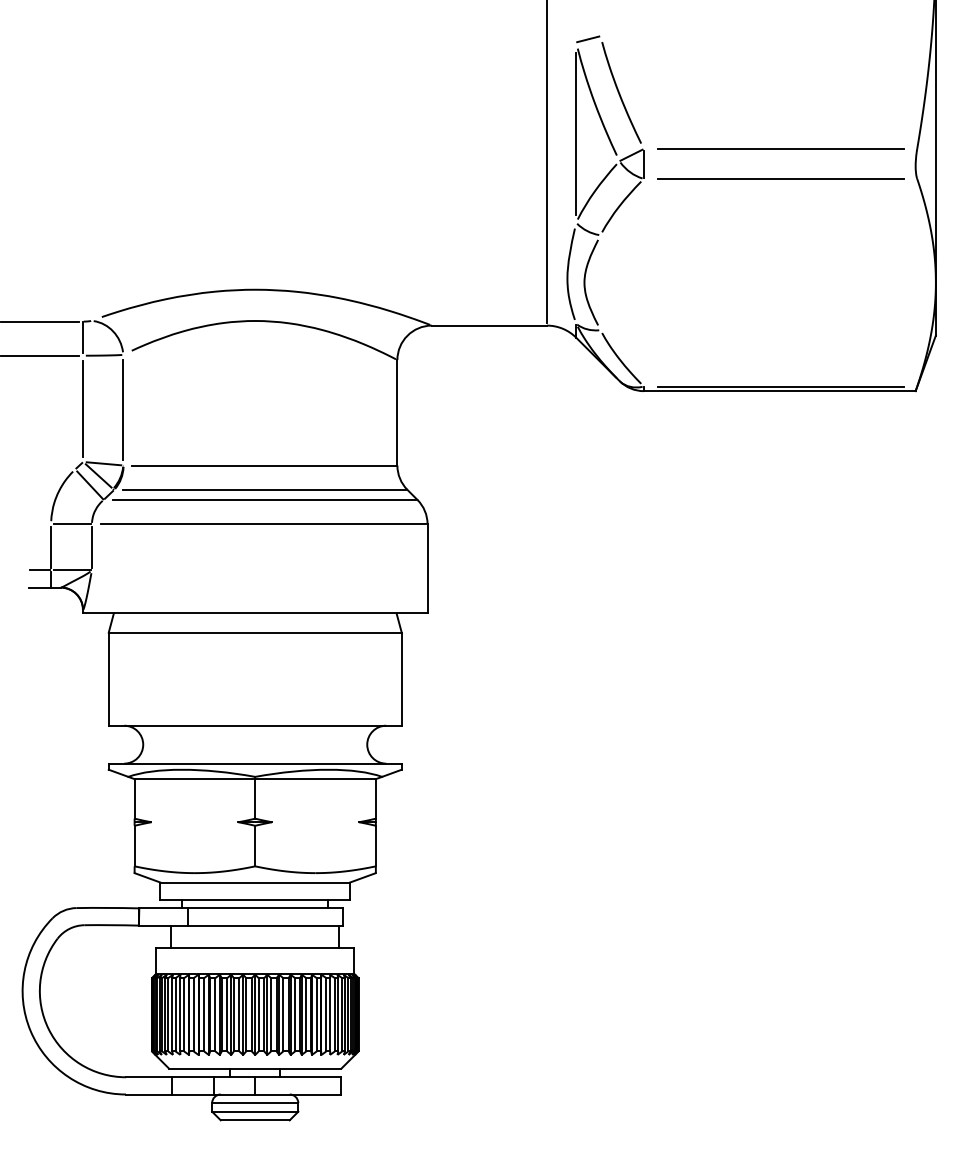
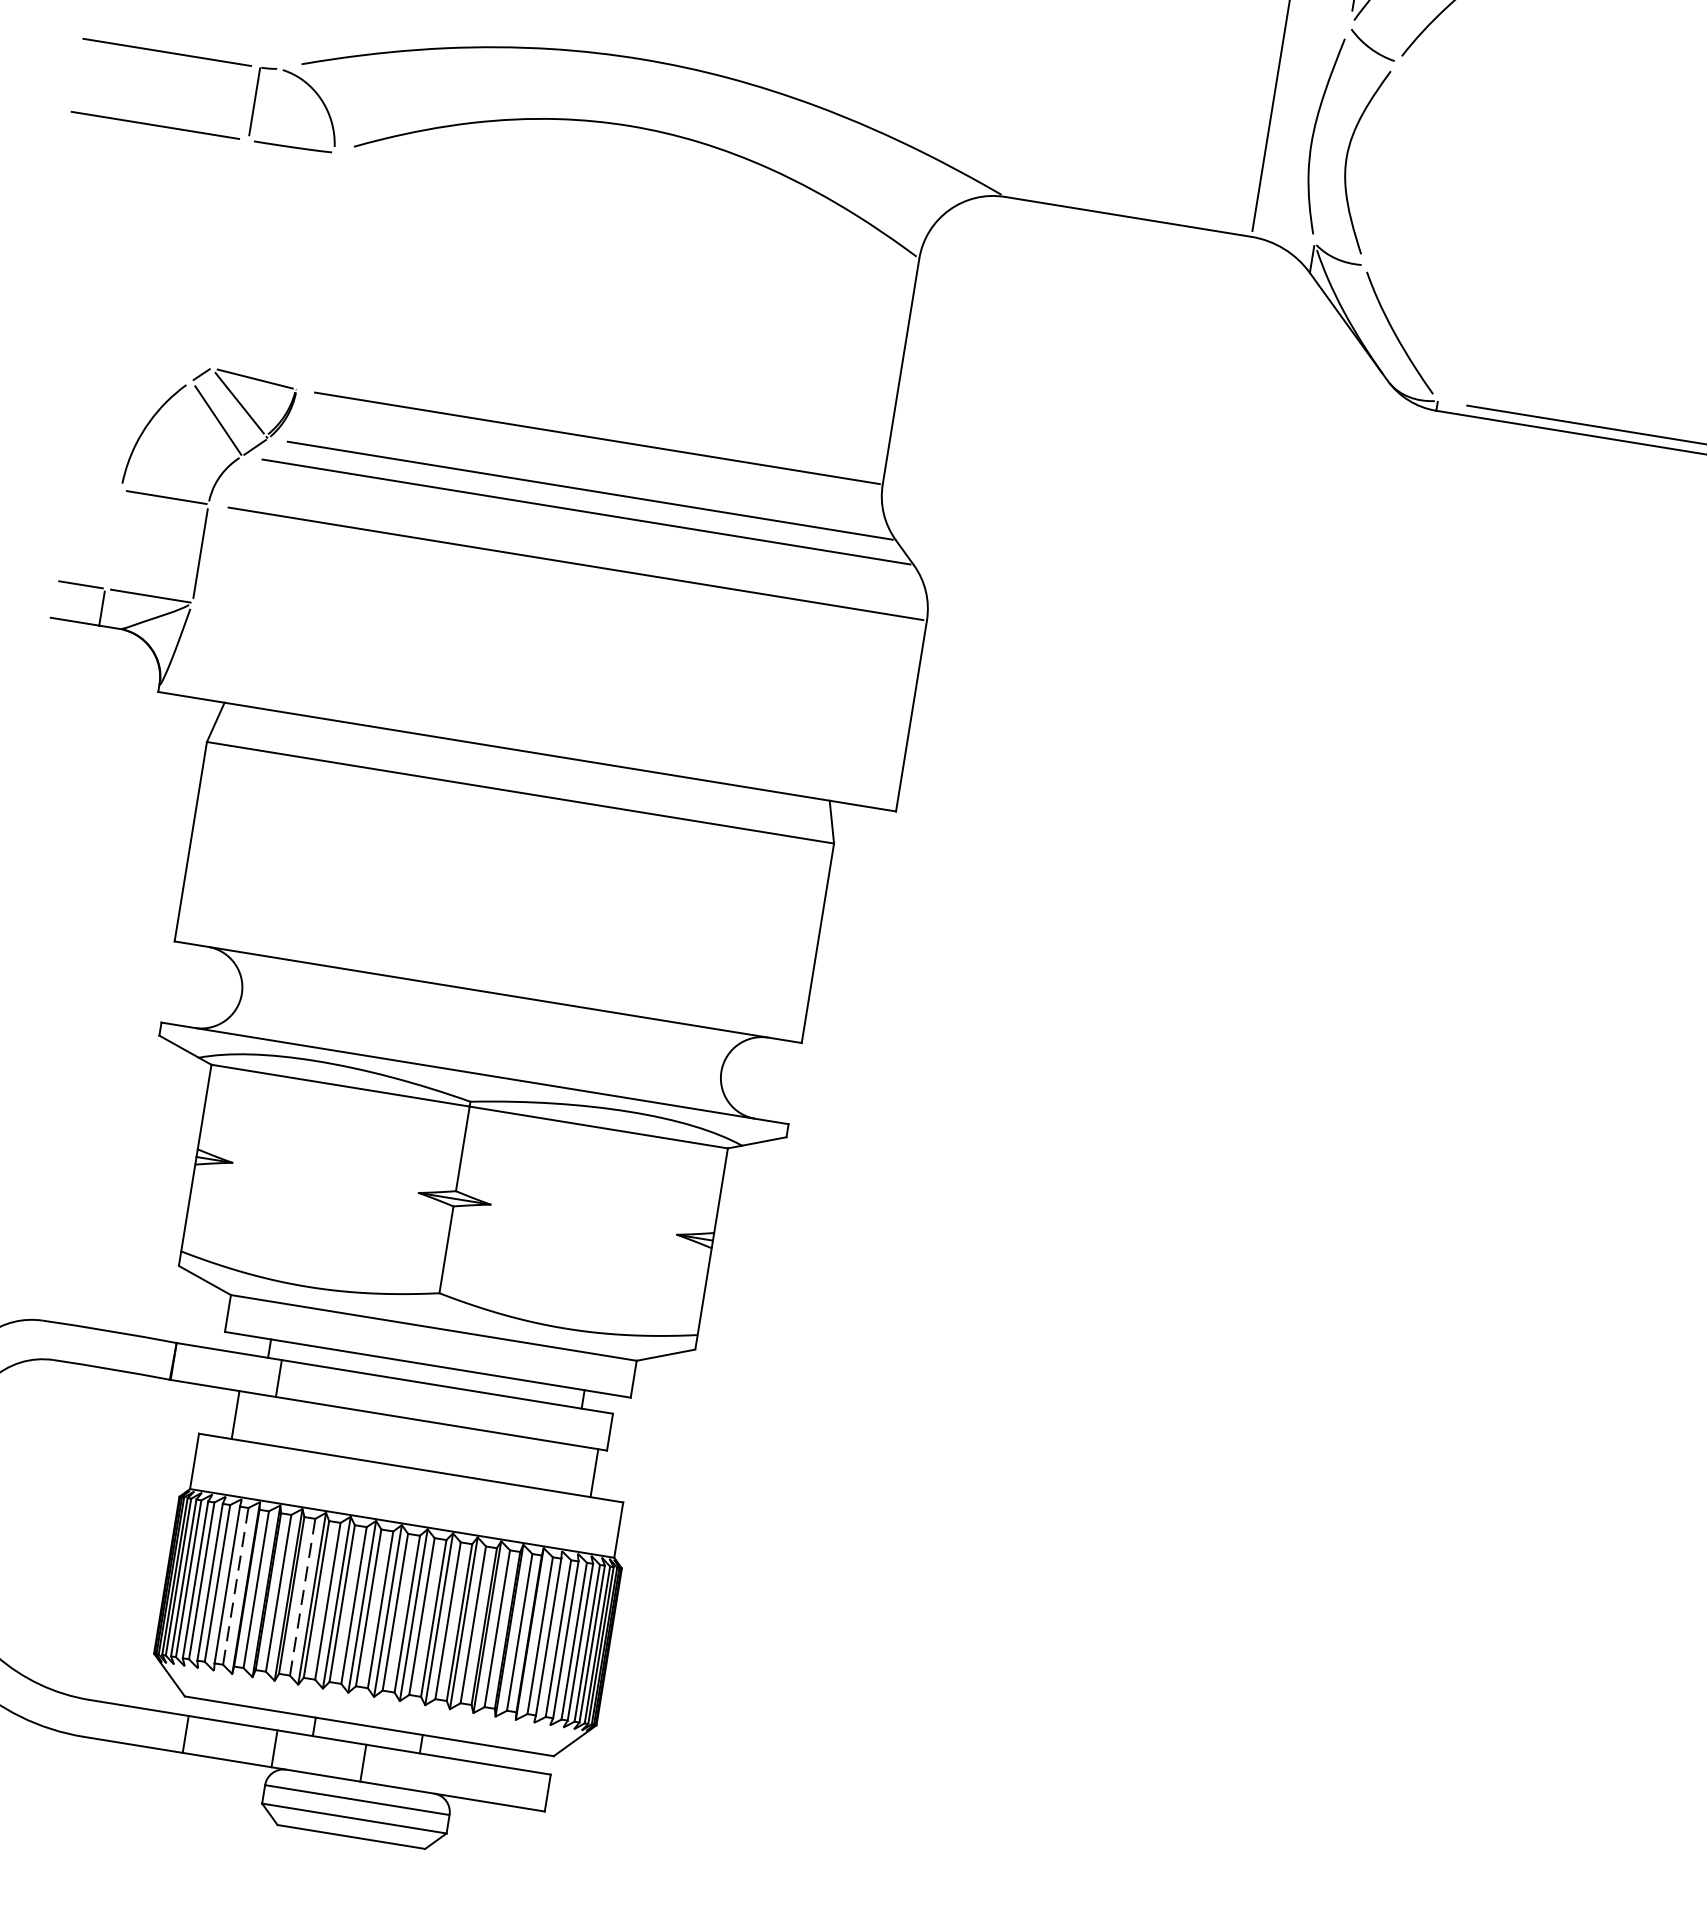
line: (83, 408) -> (230, 253), removed
line: (123, 409) -> (315, 269), removed
line: (51, 547) -> (113, 540), removed
line: (184, 1014) -> (236, 1585), solid -> dashed
line: (215, 1014) -> (303, 1596), solid -> dashed

